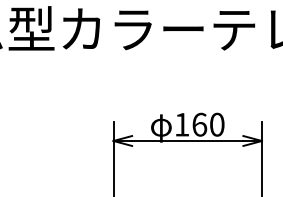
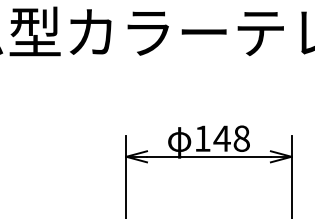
text: (207, 124) -> (231, 138), 160 -> 148

